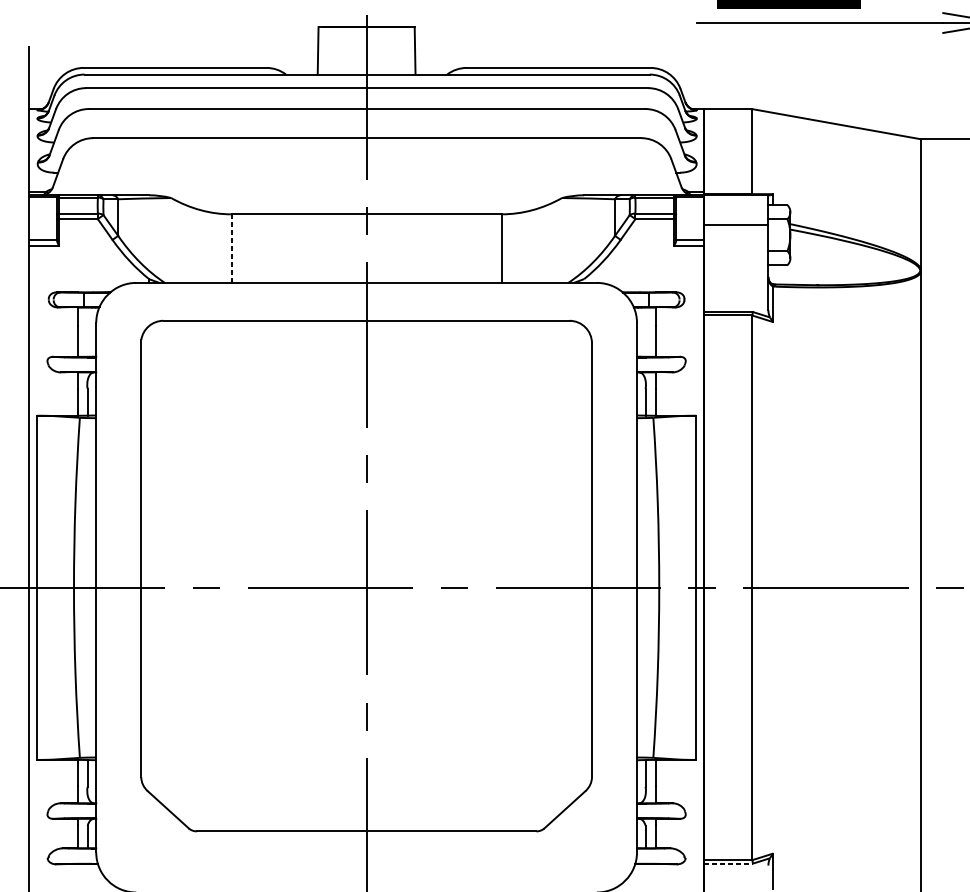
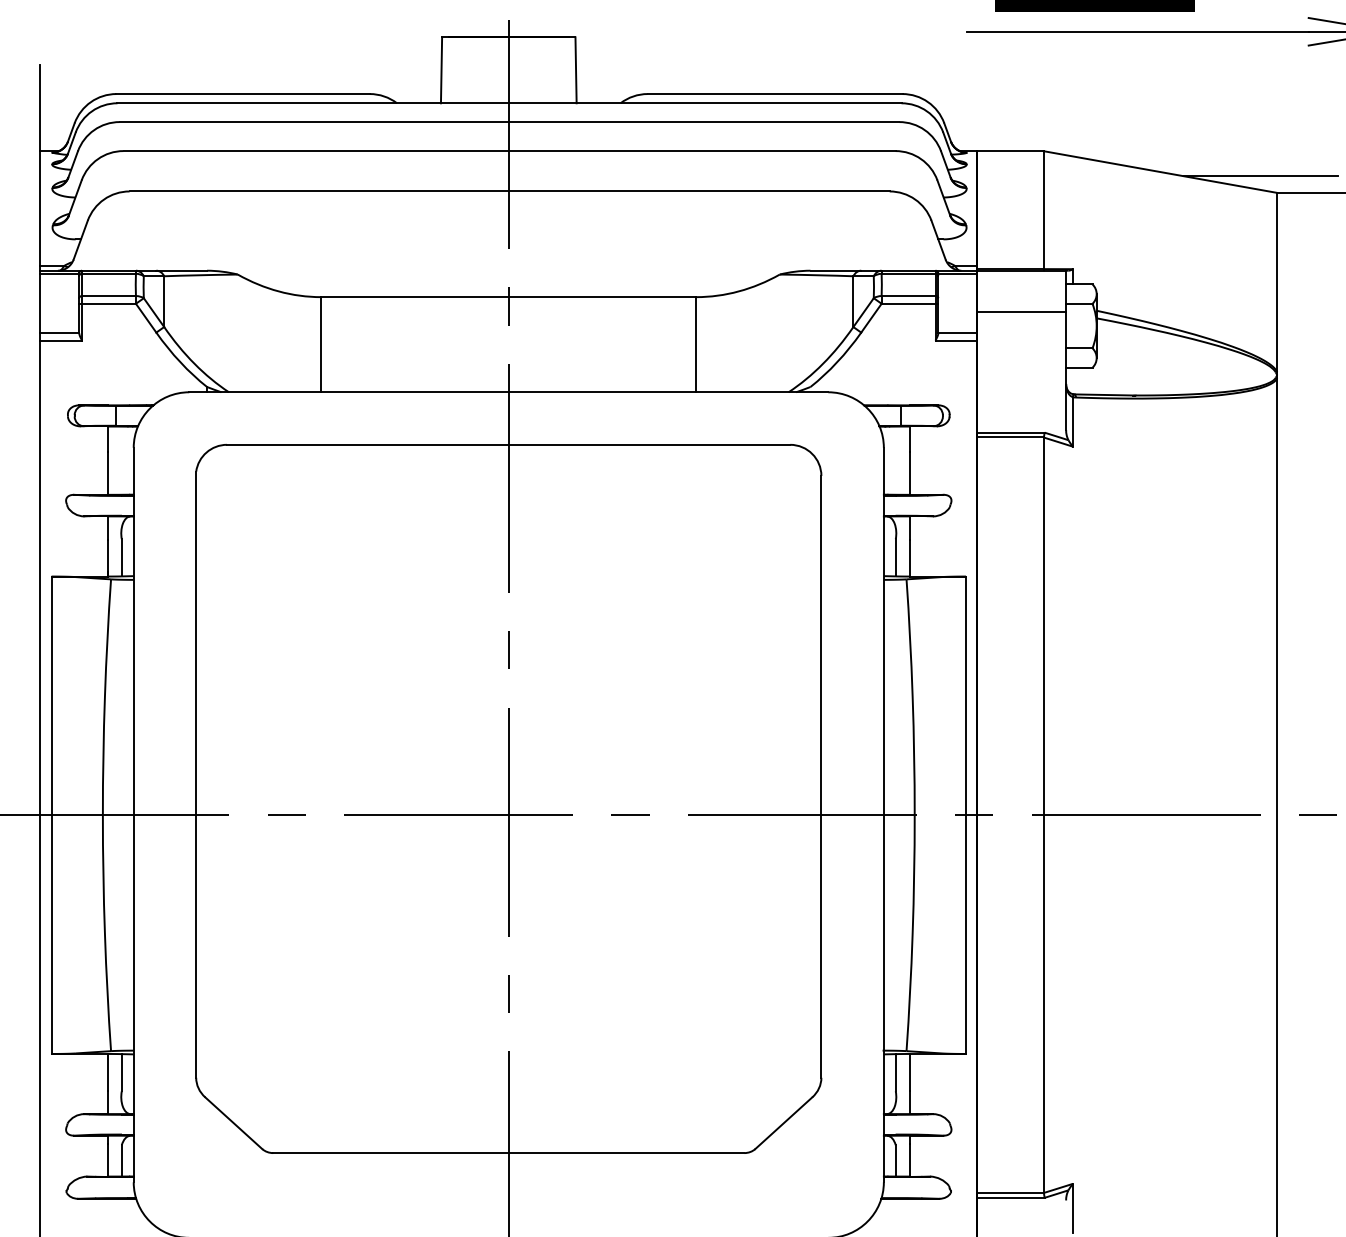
line: (908, 127) -> (1260, 176), added
line: (231, 248) -> (321, 344), dashed -> solid
line: (728, 863) -> (1010, 1197), dashed -> solid

